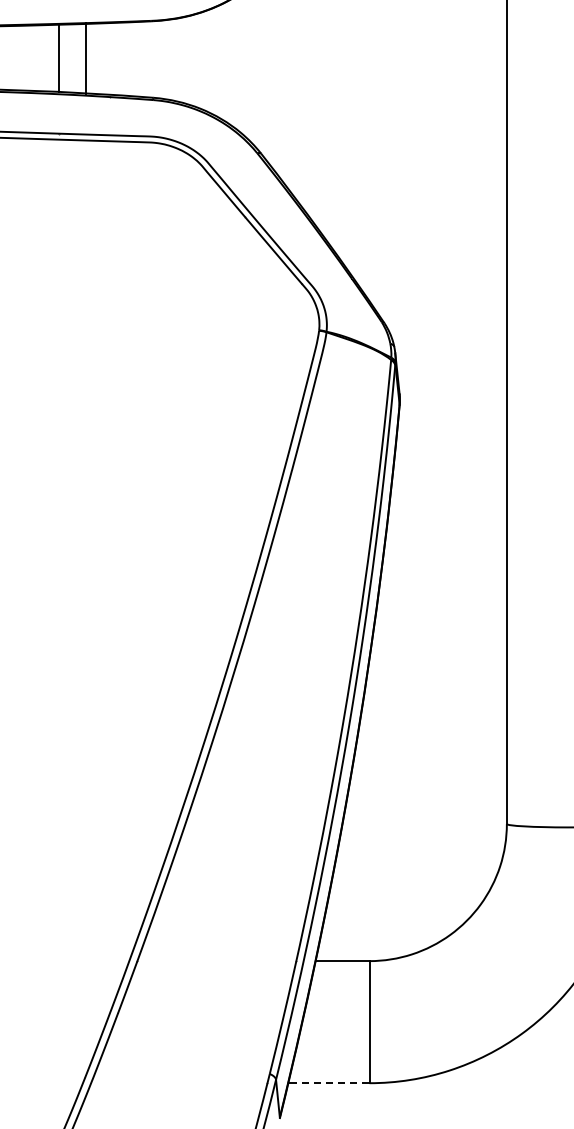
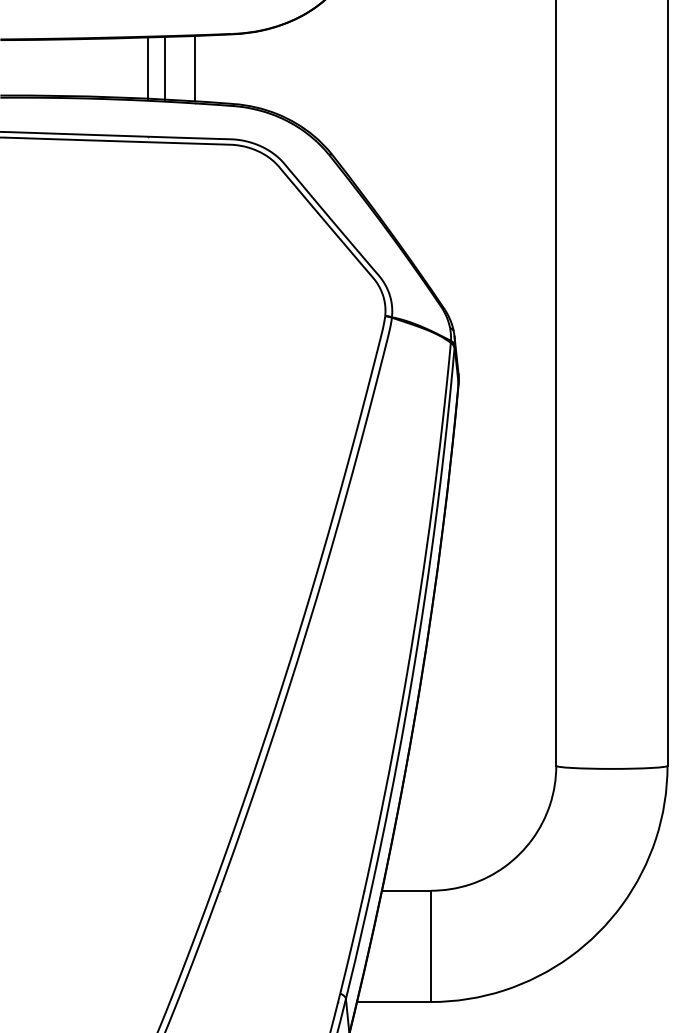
line: (78, 57) -> (165, 67), added
line: (85, 58) -> (194, 68), moved
line: (329, 1083) -> (394, 1002), dashed -> solid

